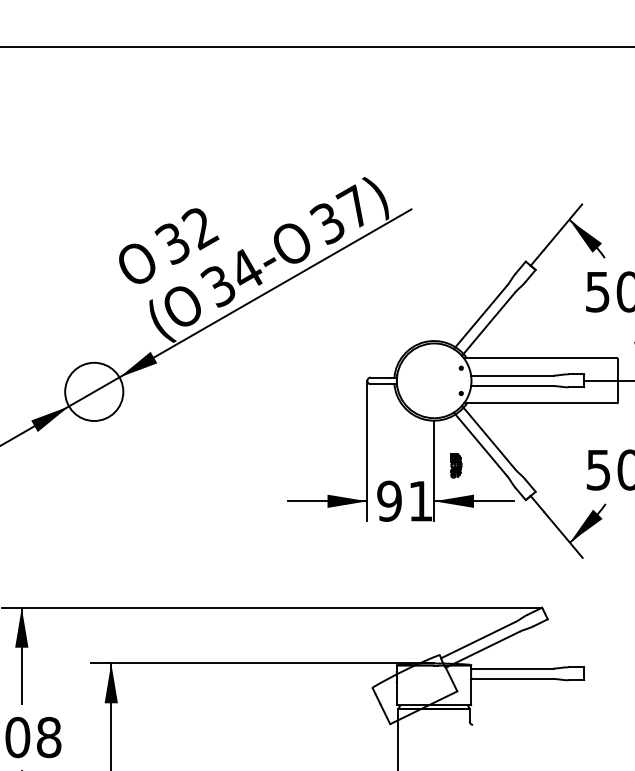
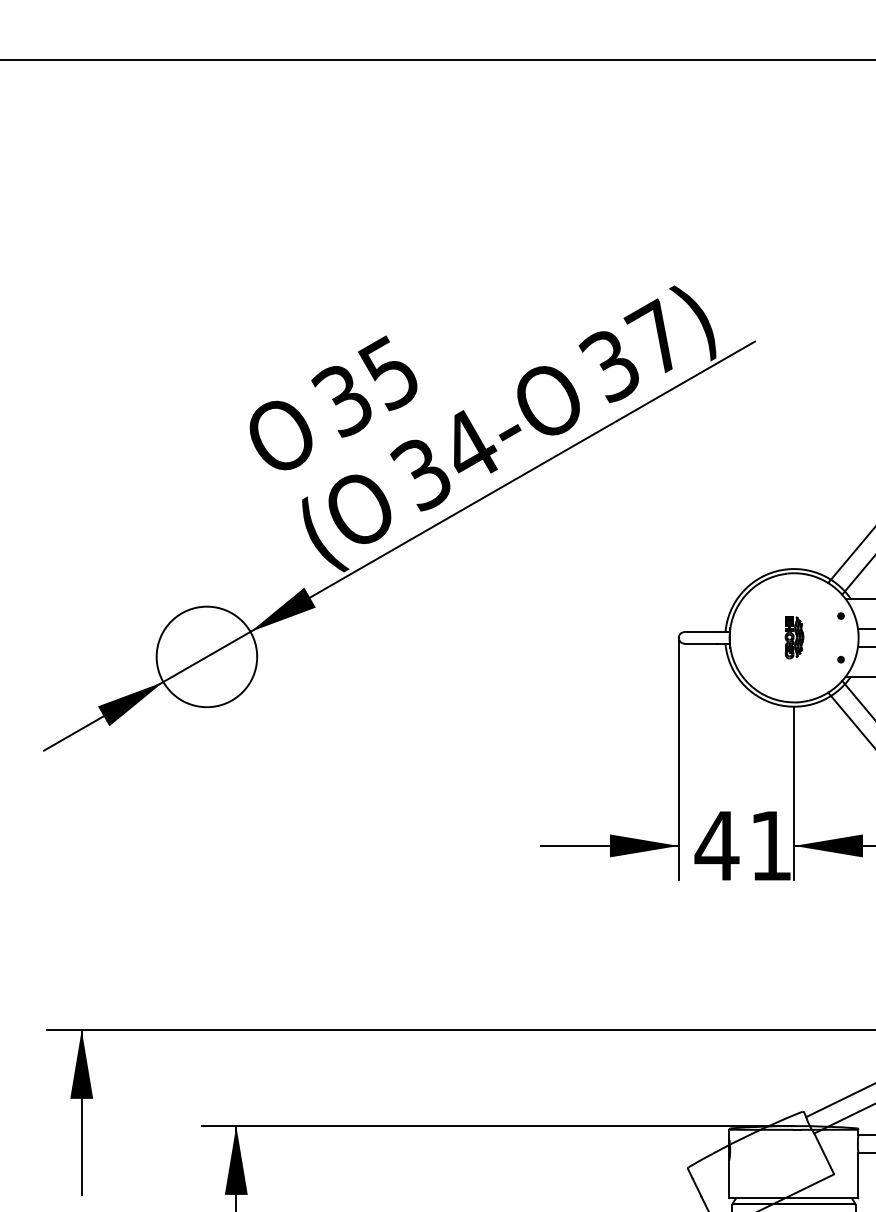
text: (200, 228) -> (390, 374), 32 -> 35
part: (456, 465) -> (794, 637), moved
text: (389, 500) -> (716, 844), 91 -> 41

